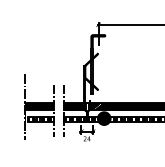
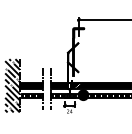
hatch: (15, 106) -> (12, 85), added

